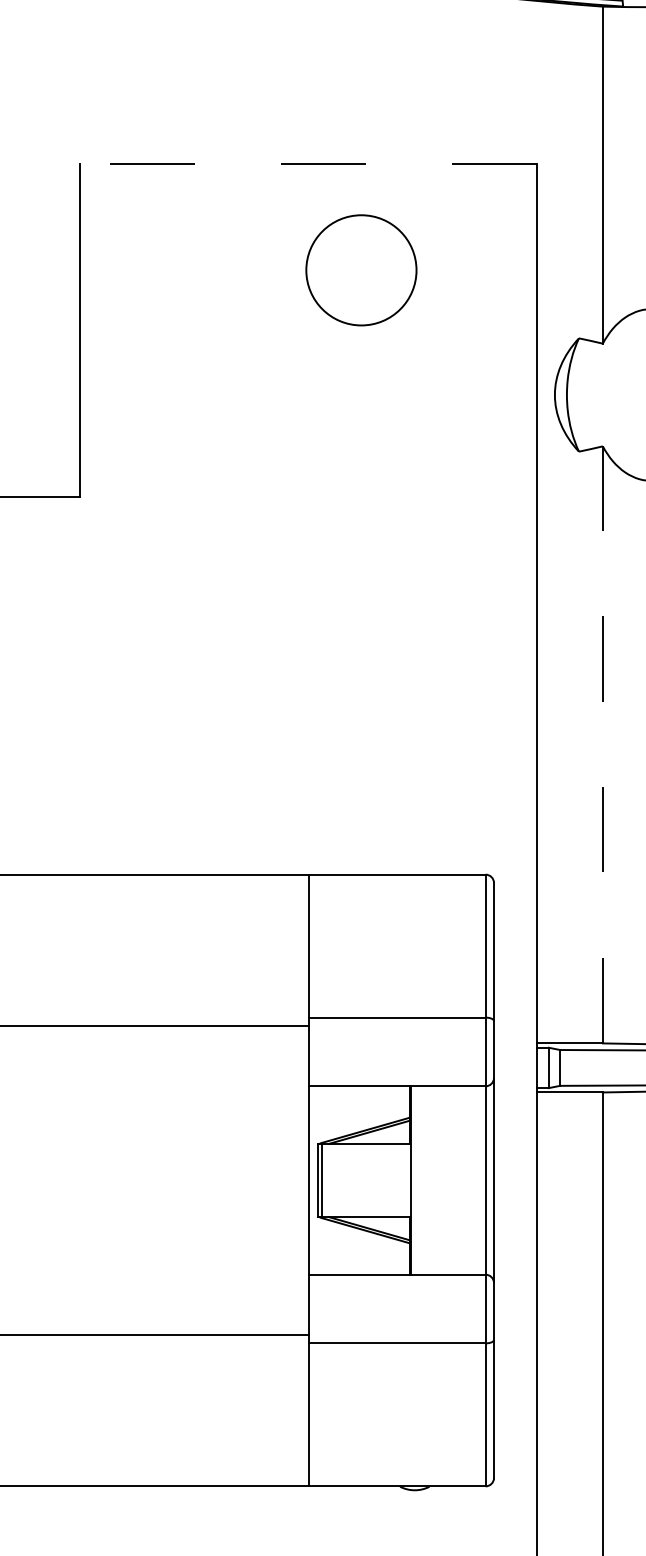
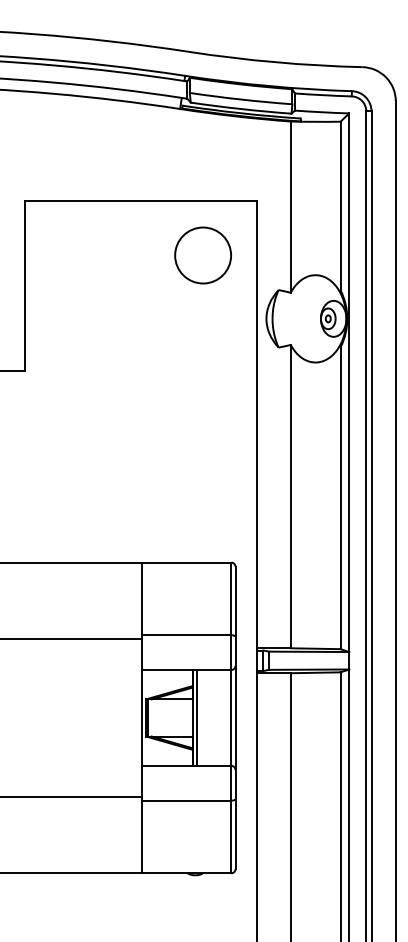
line: (307, 164) -> (140, 201), dashed -> solid
circle: (360, 270) -> (202, 255), moved
line: (602, 744) -> (290, 496), dashed -> solid
line: (419, 1179) -> (197, 717), added

